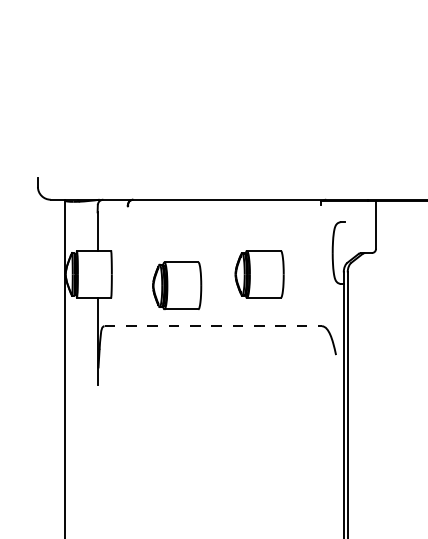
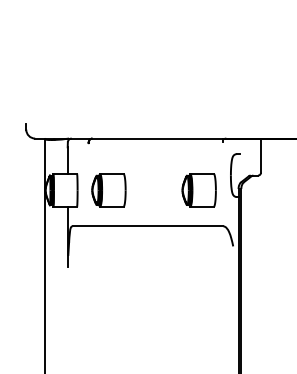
part: (258, 274) -> (198, 190), moved
part: (176, 286) -> (108, 190), moved
line: (214, 326) -> (148, 226), dashed -> solid

